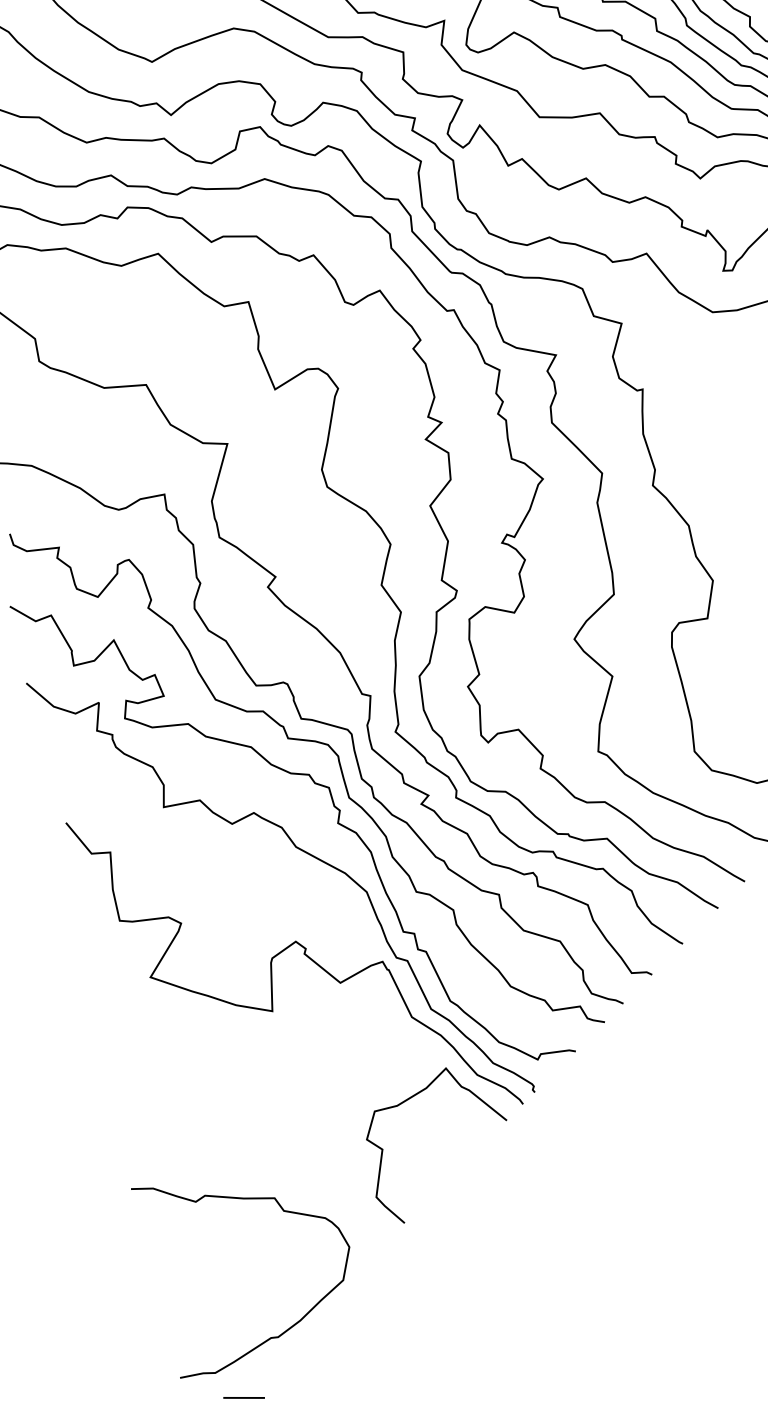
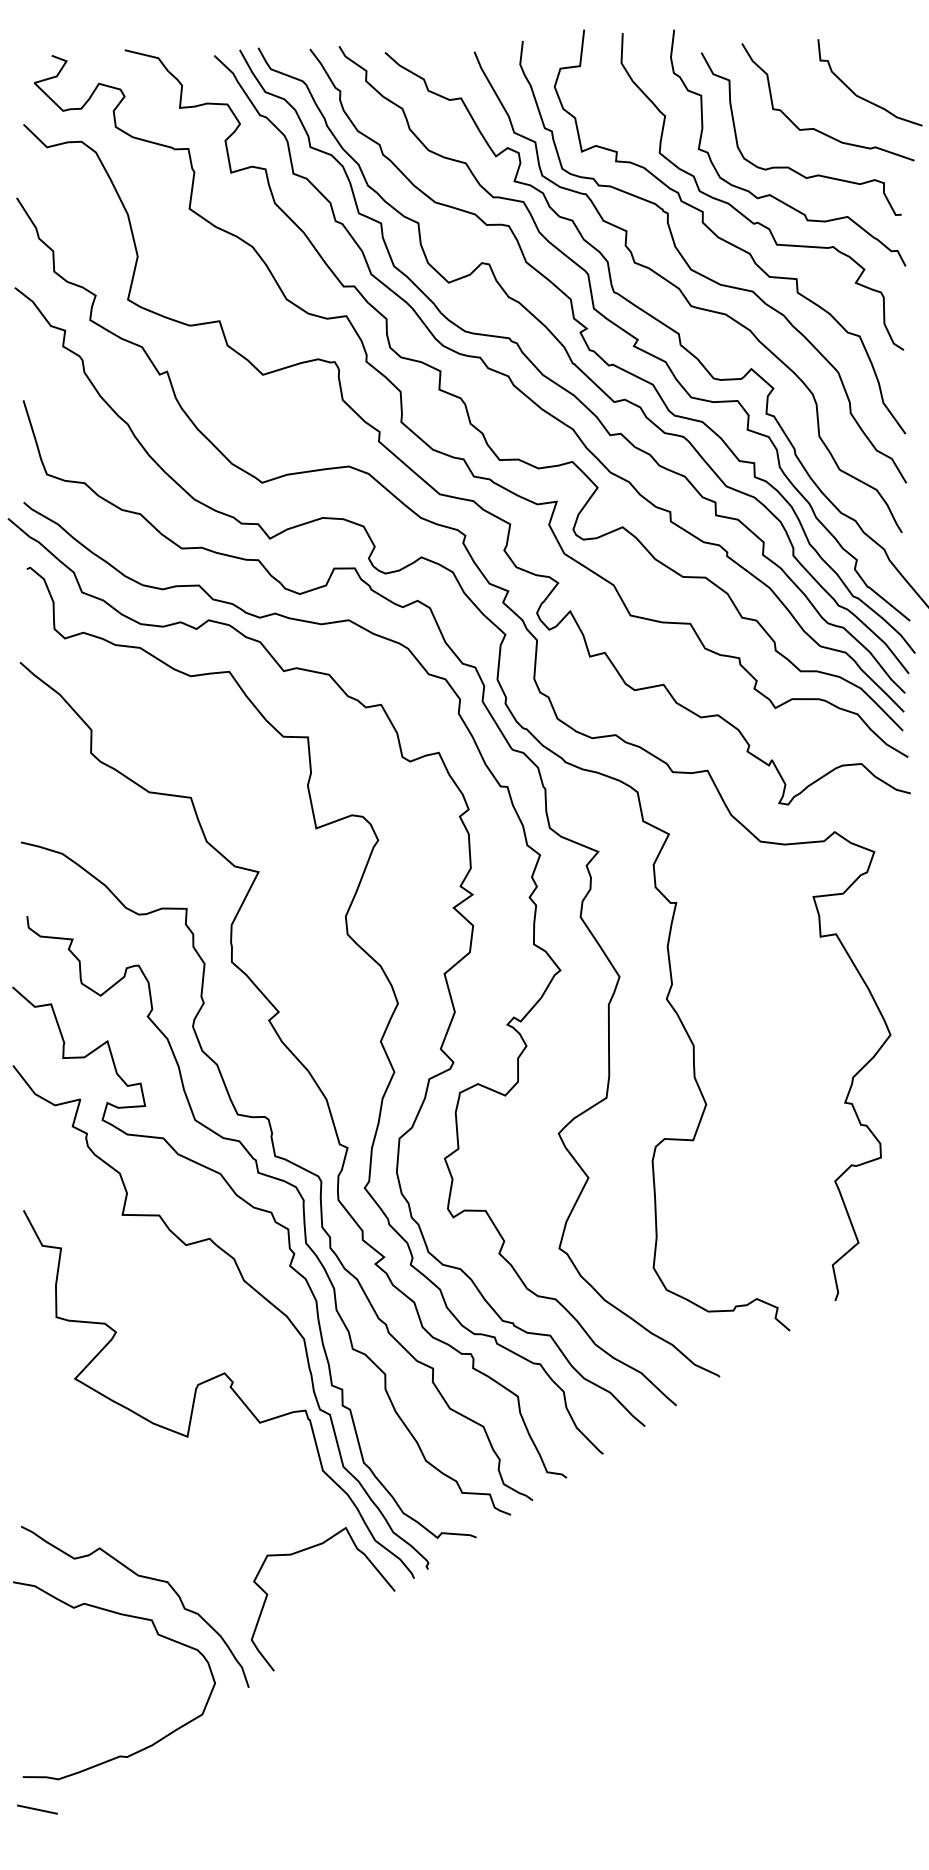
curve: (255, 1158) -> (141, 1577), added
line: (244, 1397) -> (37, 1809), moved

